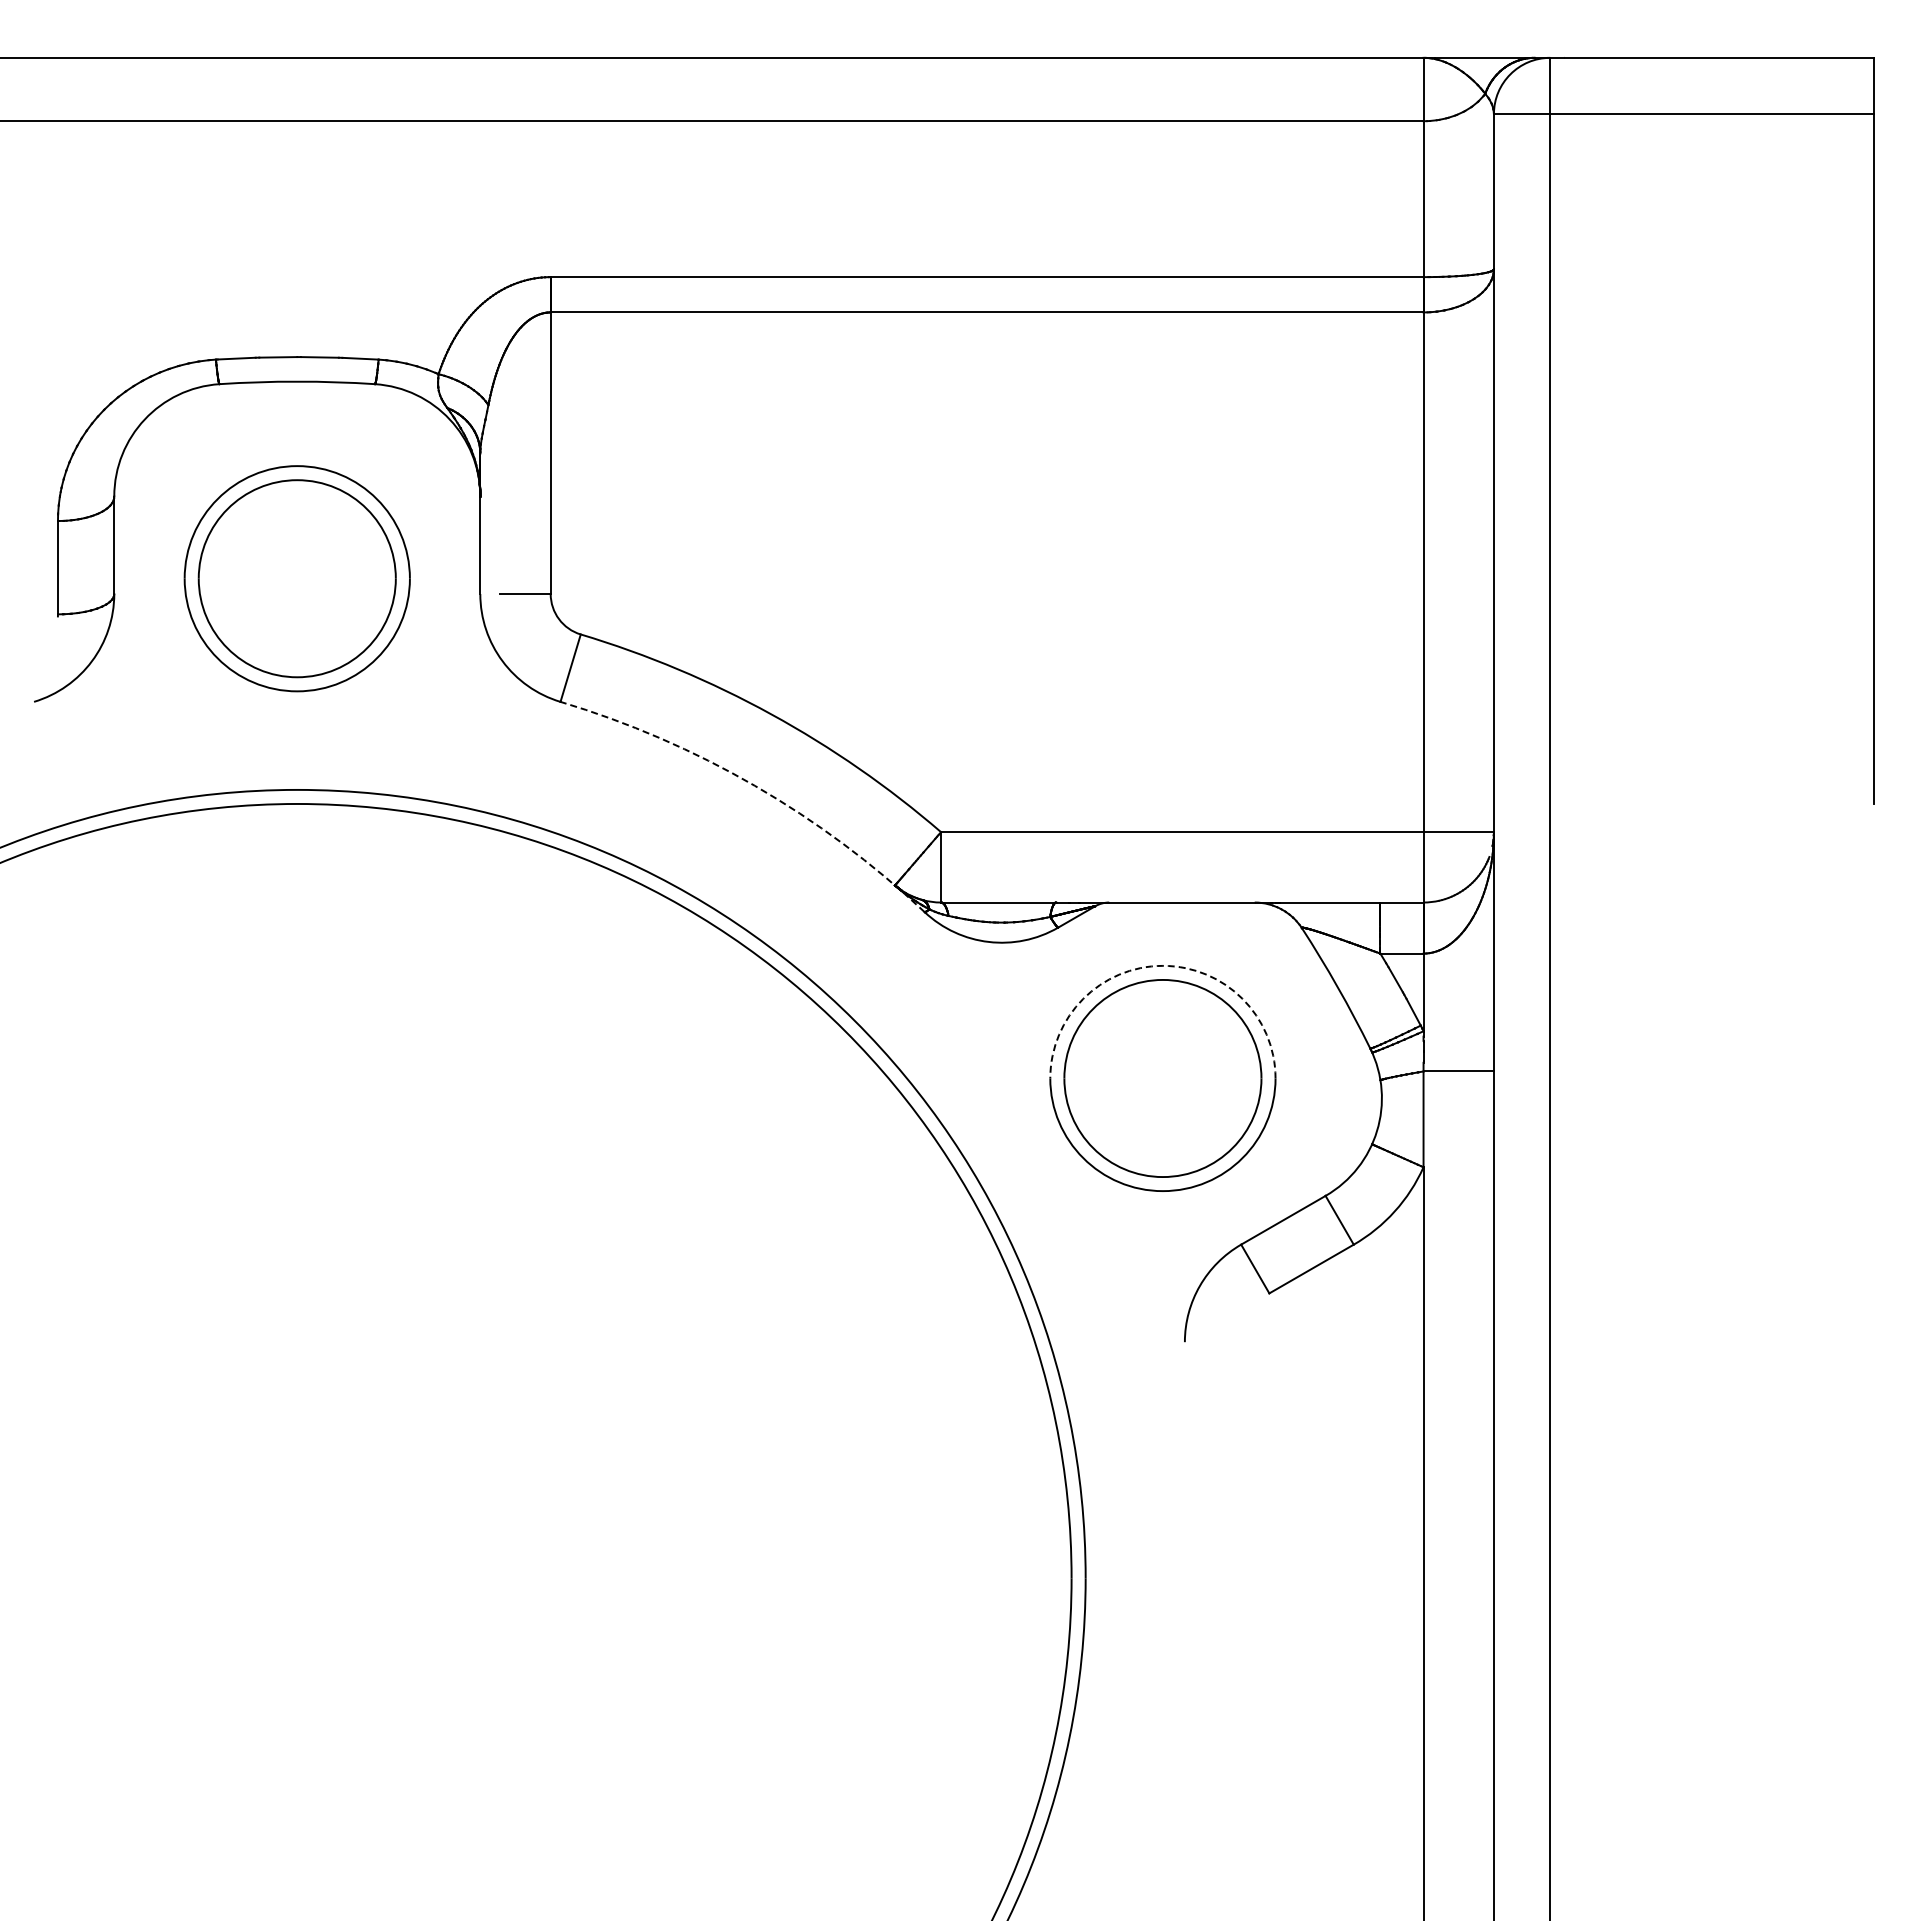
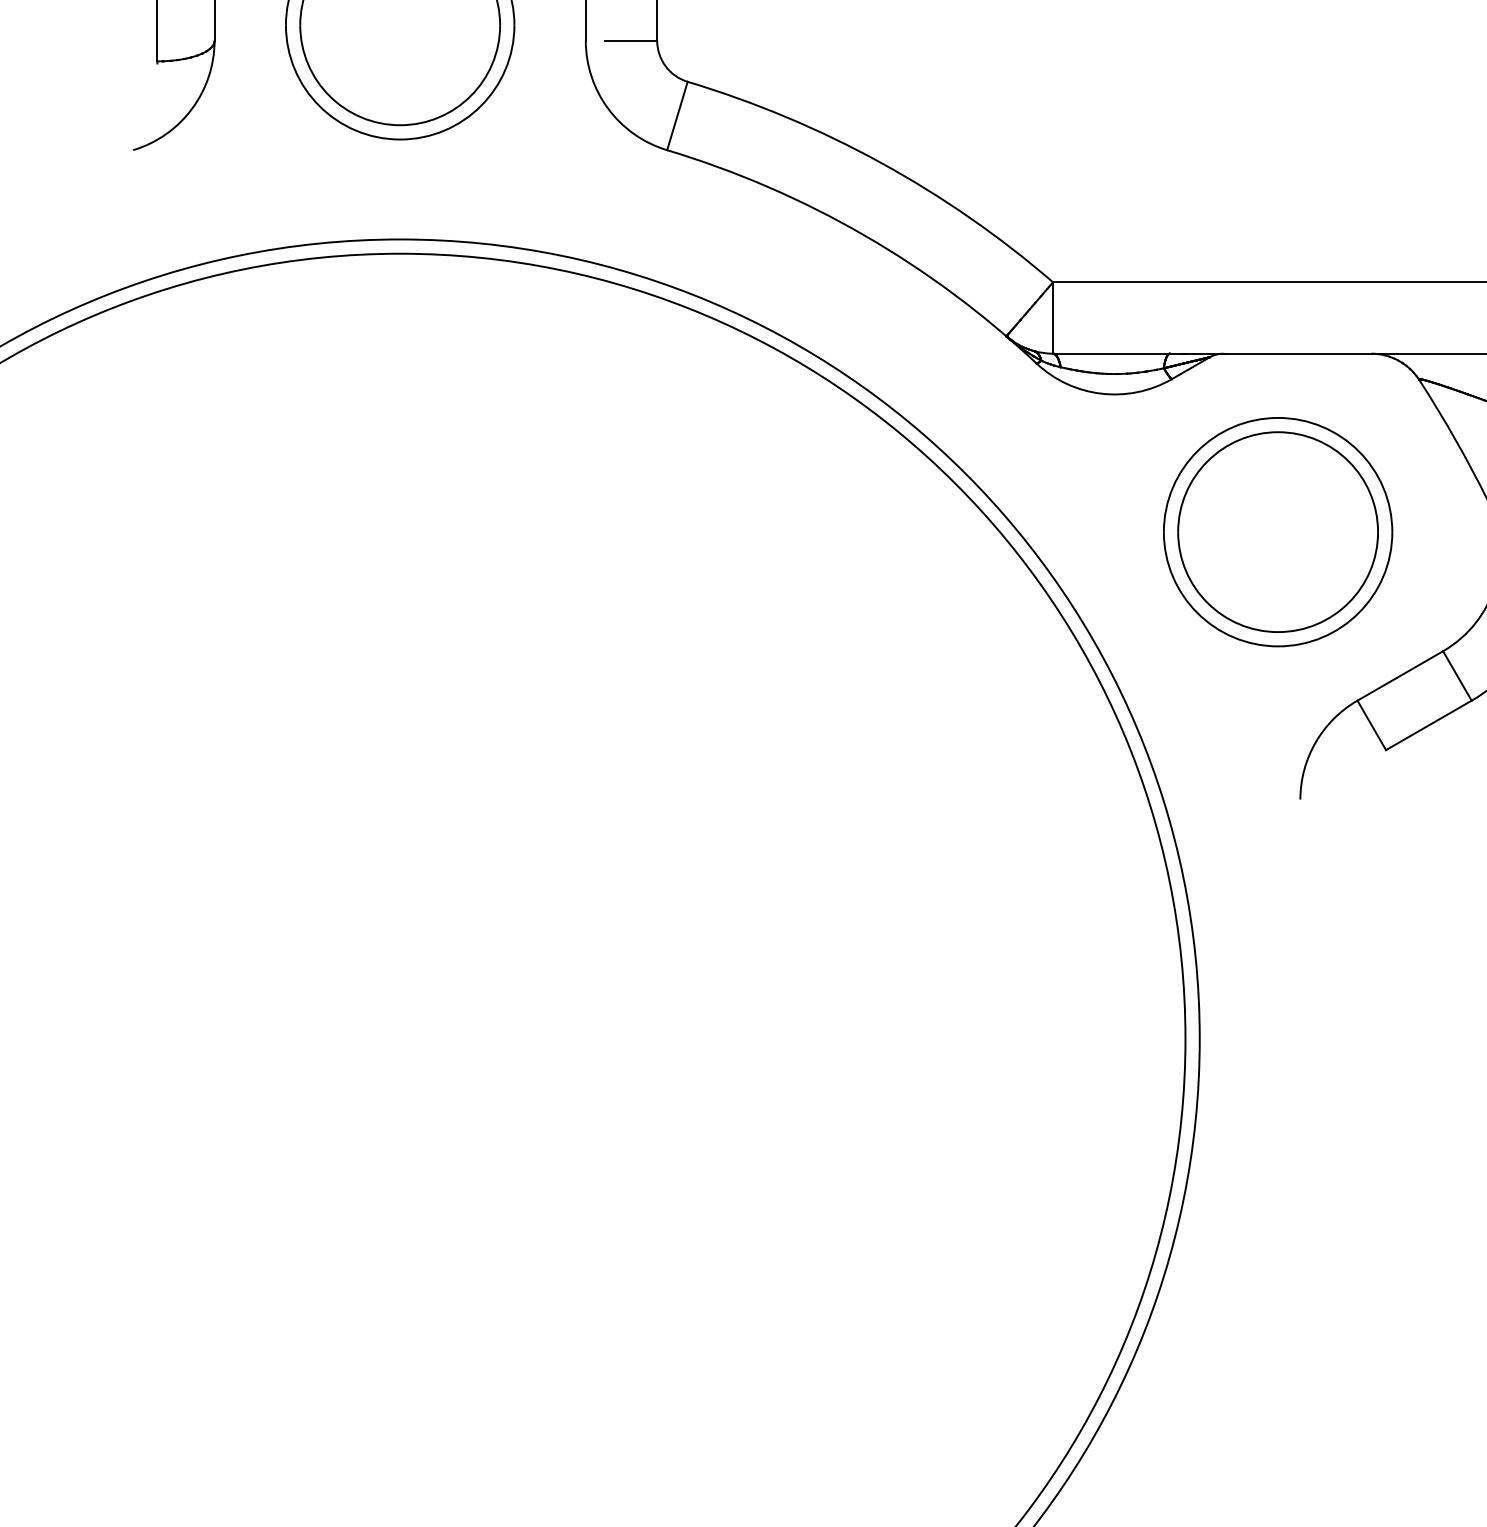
arc: (754, 785) -> (863, 235), dashed -> solid
arc: (1162, 965) -> (1277, 417), dashed -> solid

